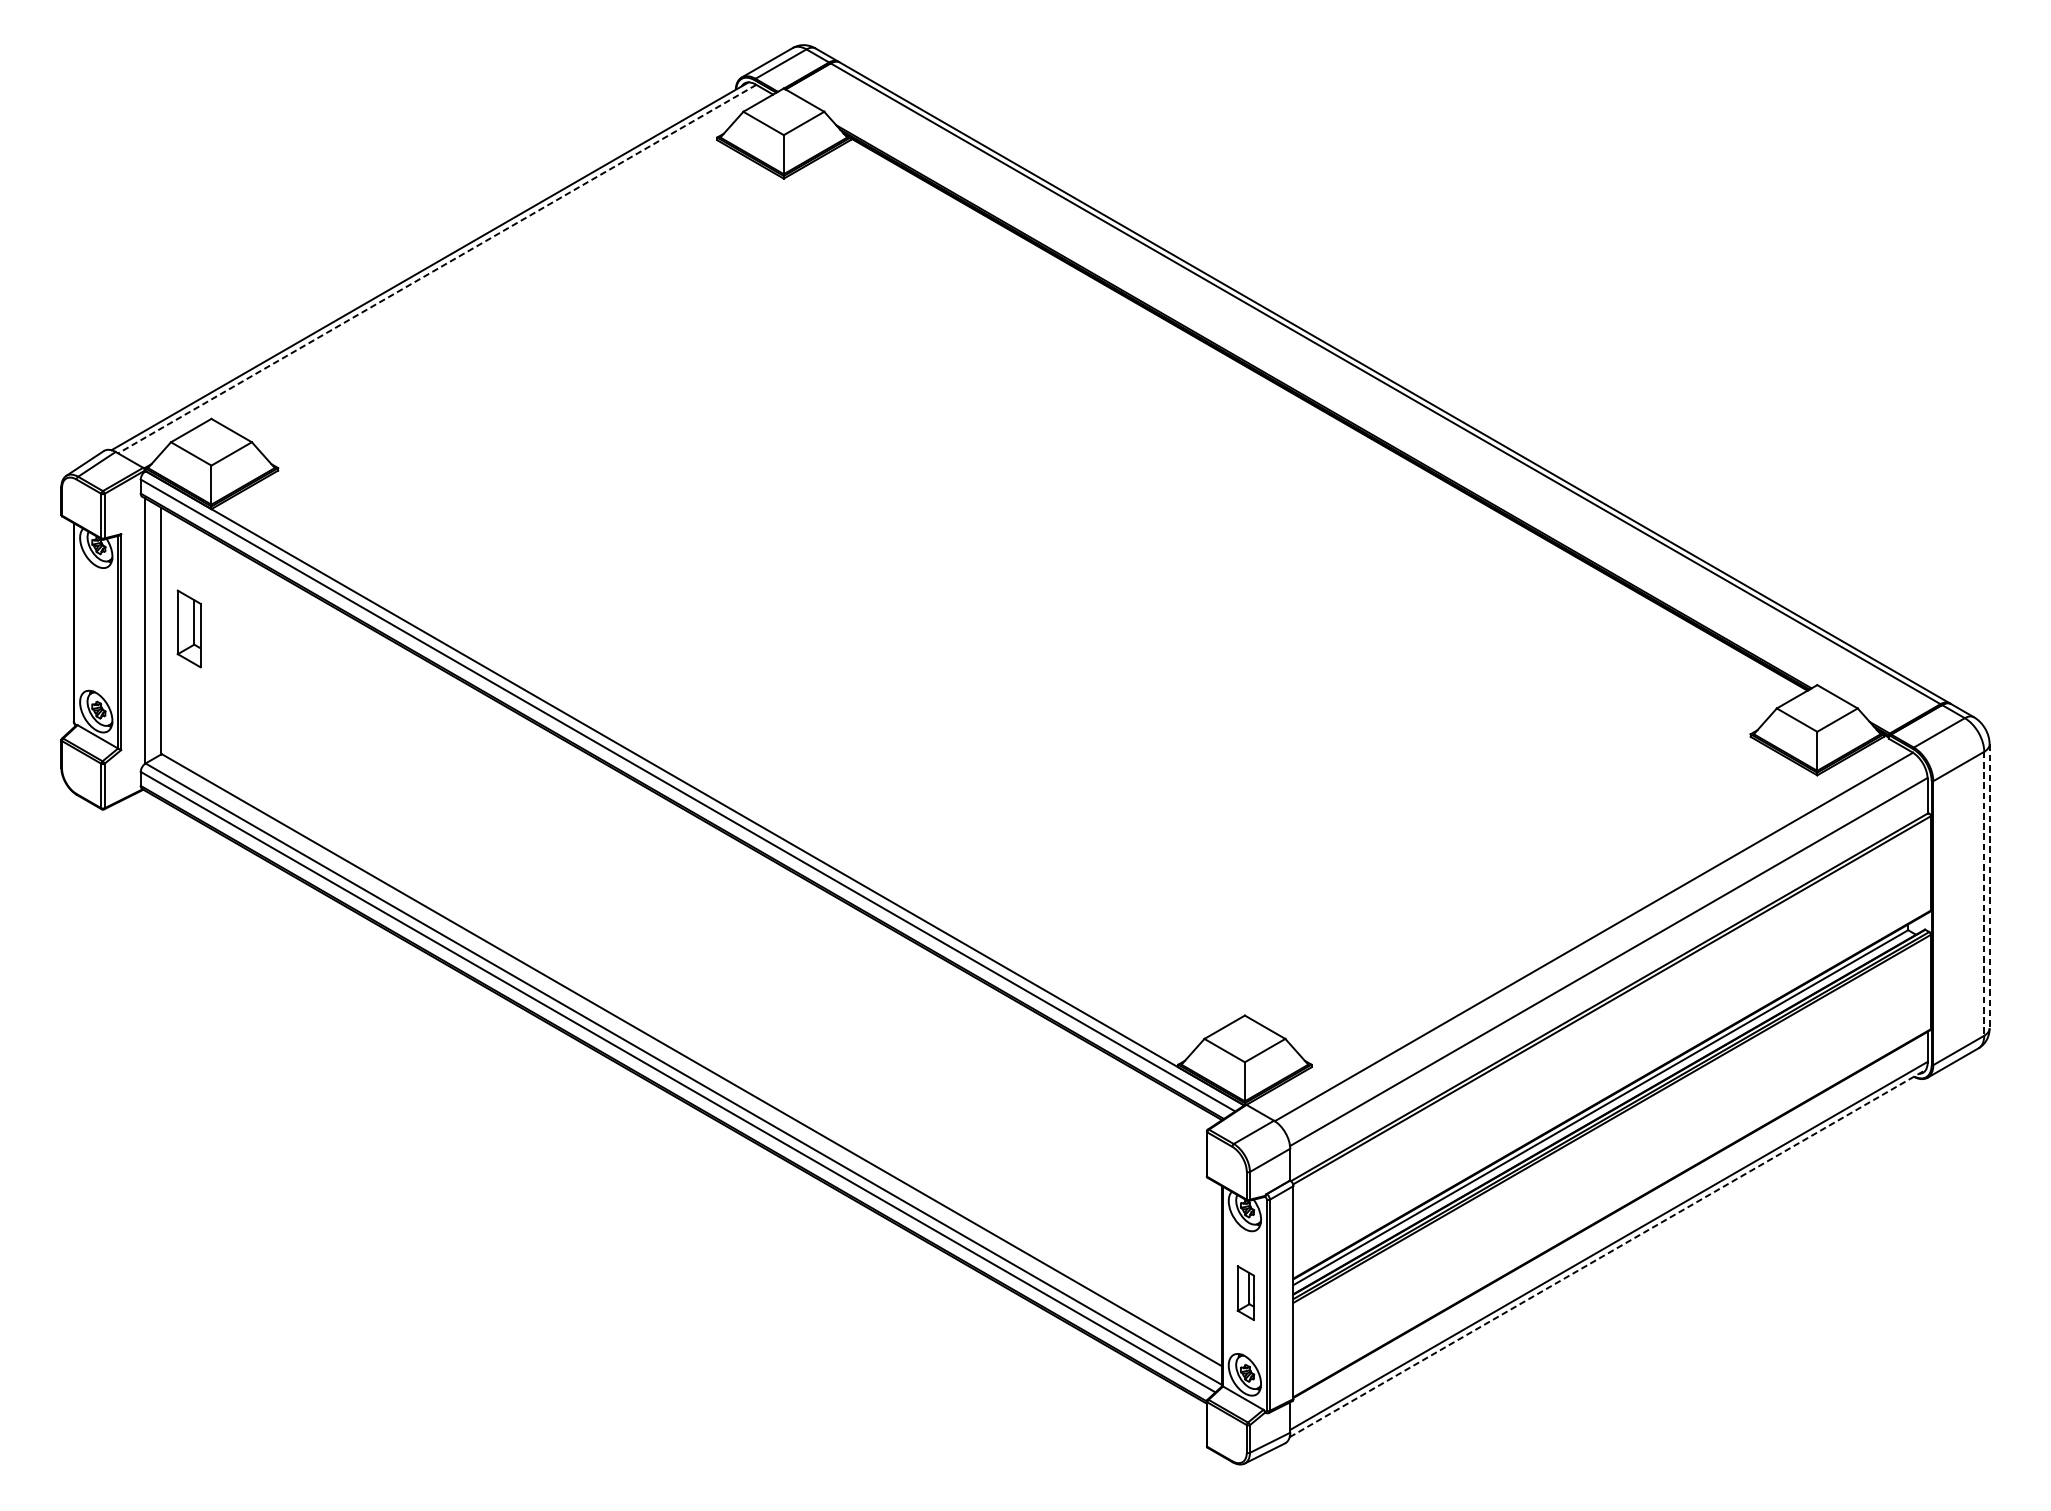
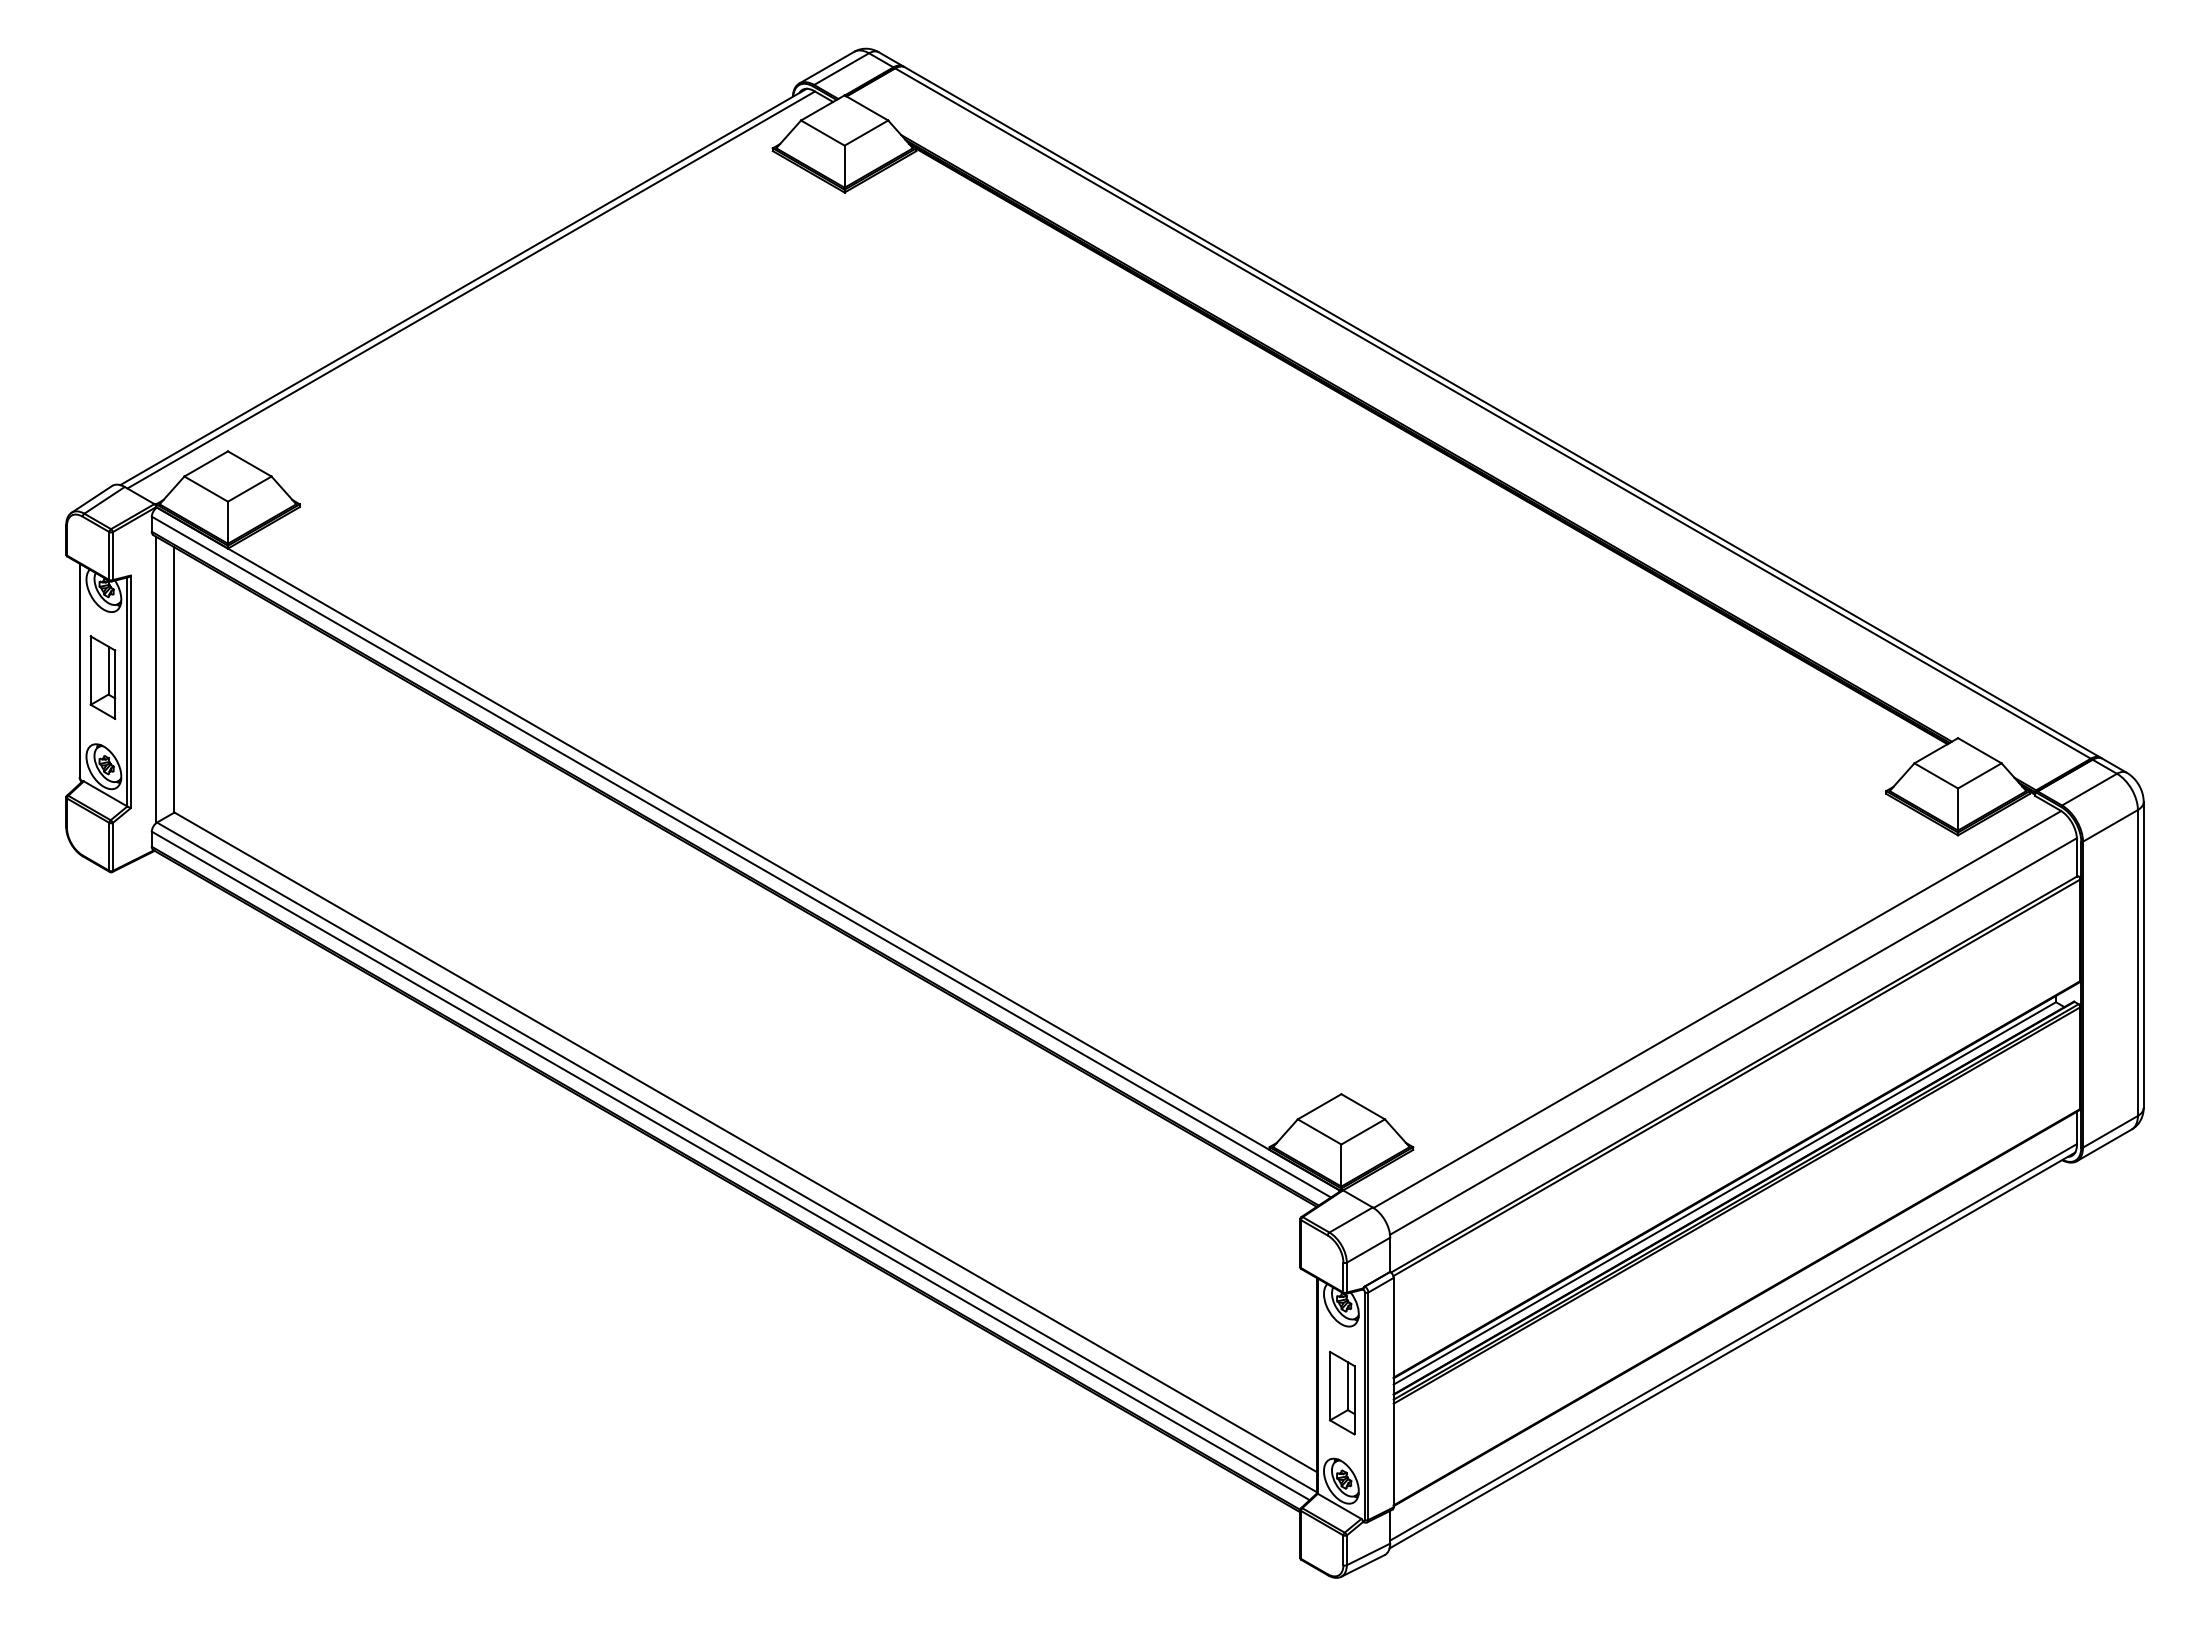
line: (437, 269) -> (471, 290), dashed -> solid
part: (188, 628) -> (102, 677), moved
line: (1989, 885) -> (2143, 954), dashed -> solid
line: (1983, 893) -> (2137, 962), dashed -> solid
line: (1607, 1253) -> (1732, 1350), dashed -> solid
part: (1245, 1293) -> (1342, 1393), size x1.43

